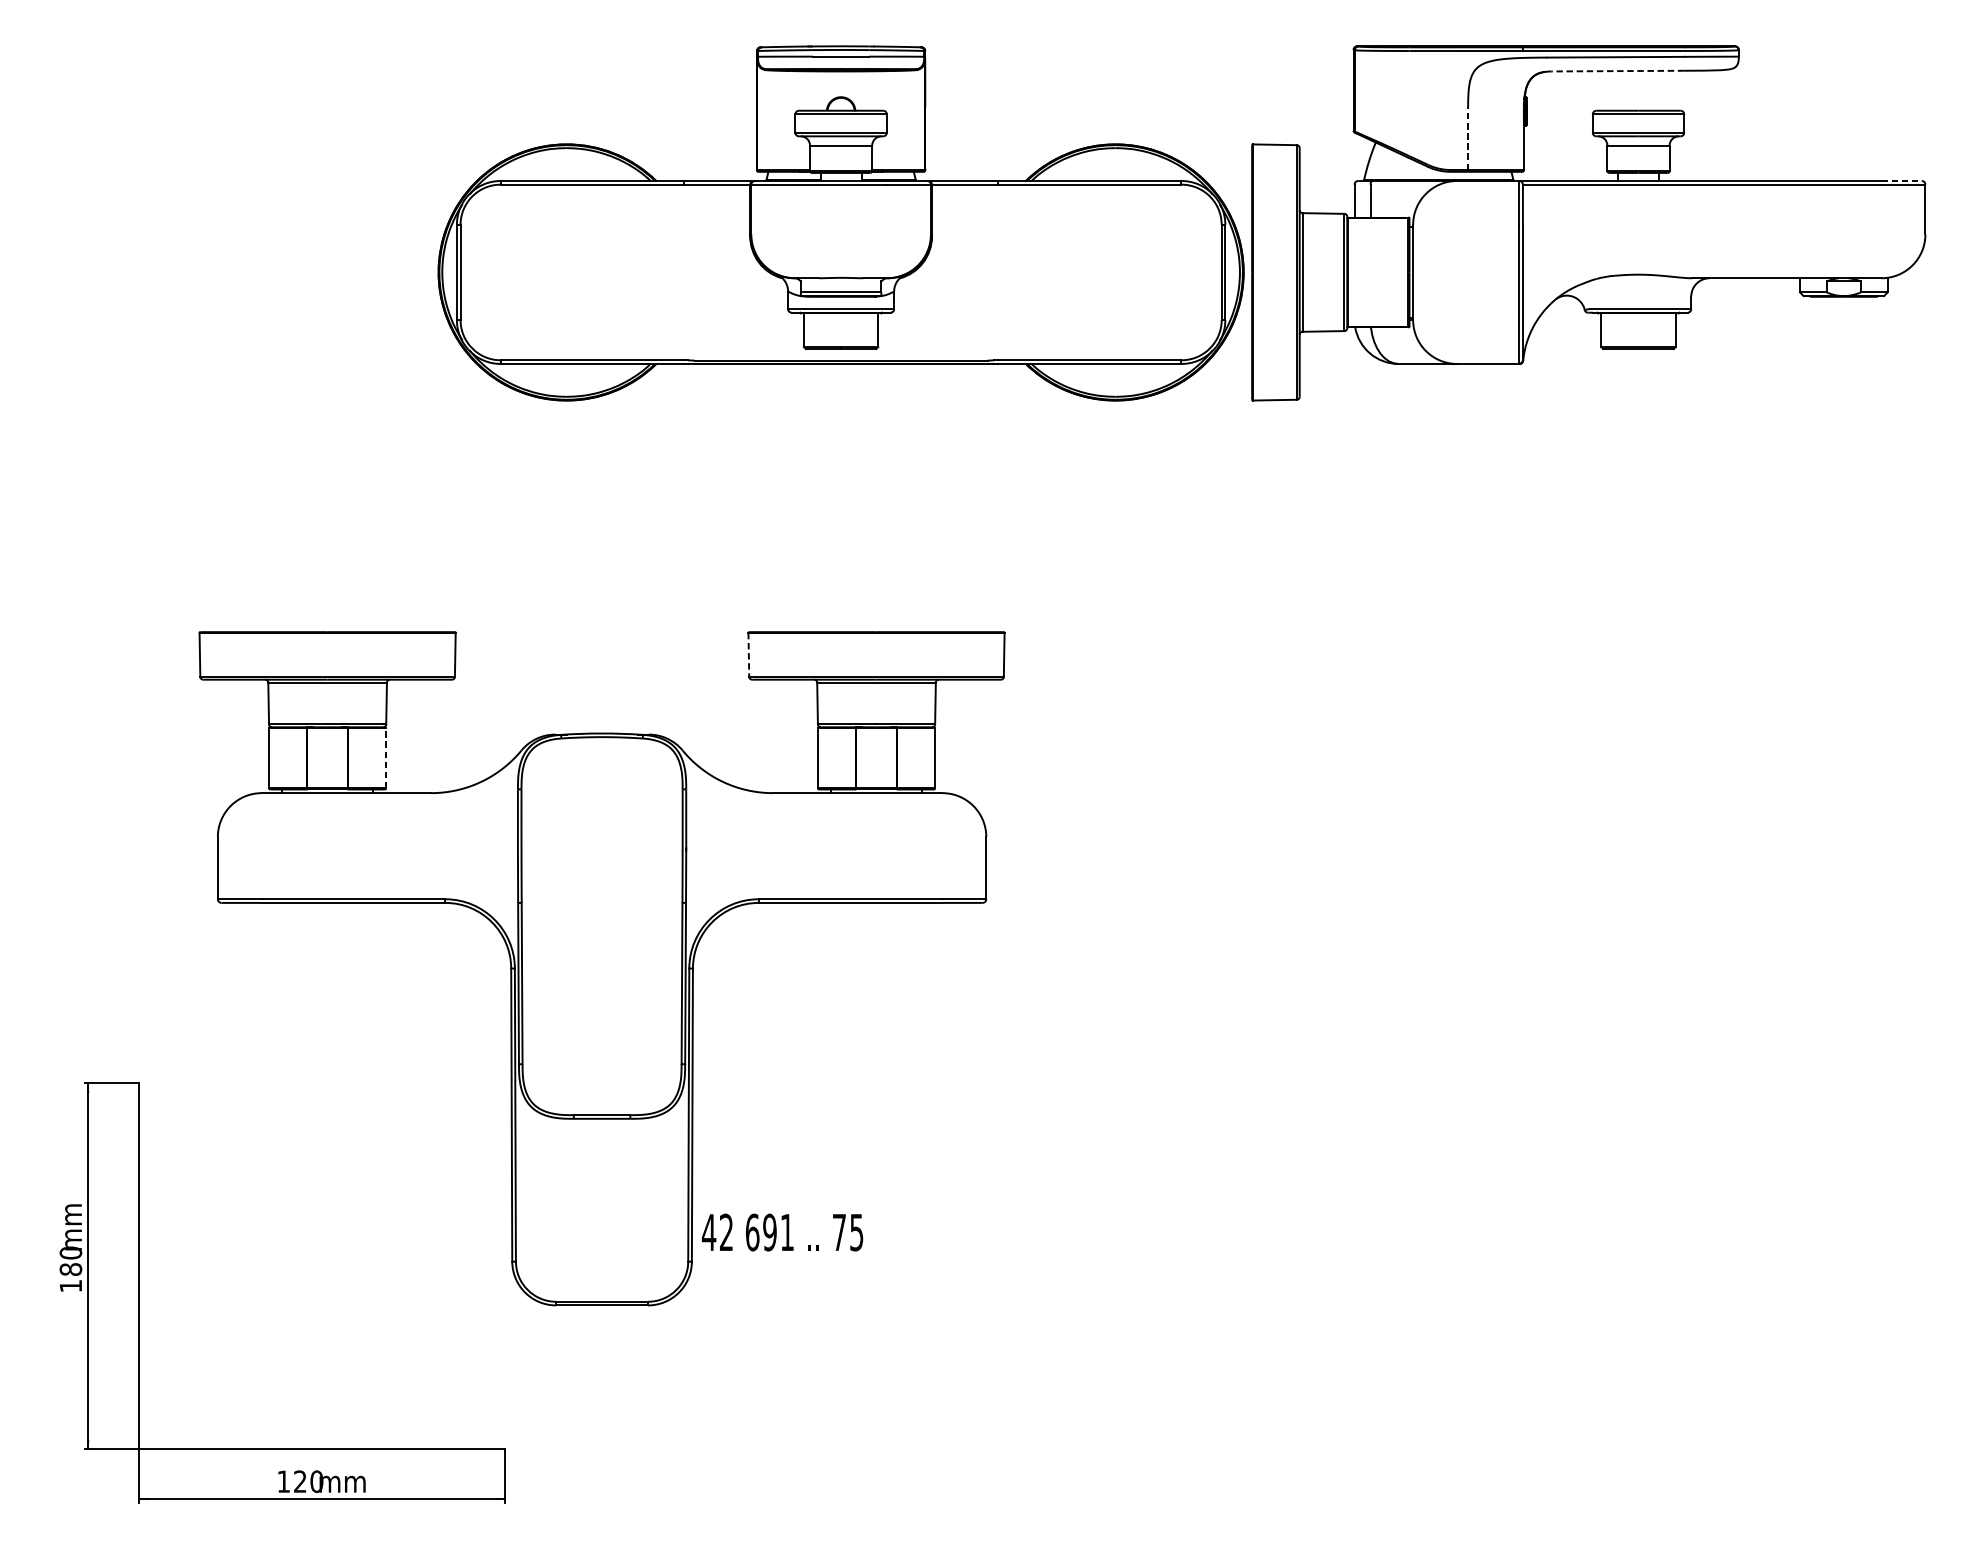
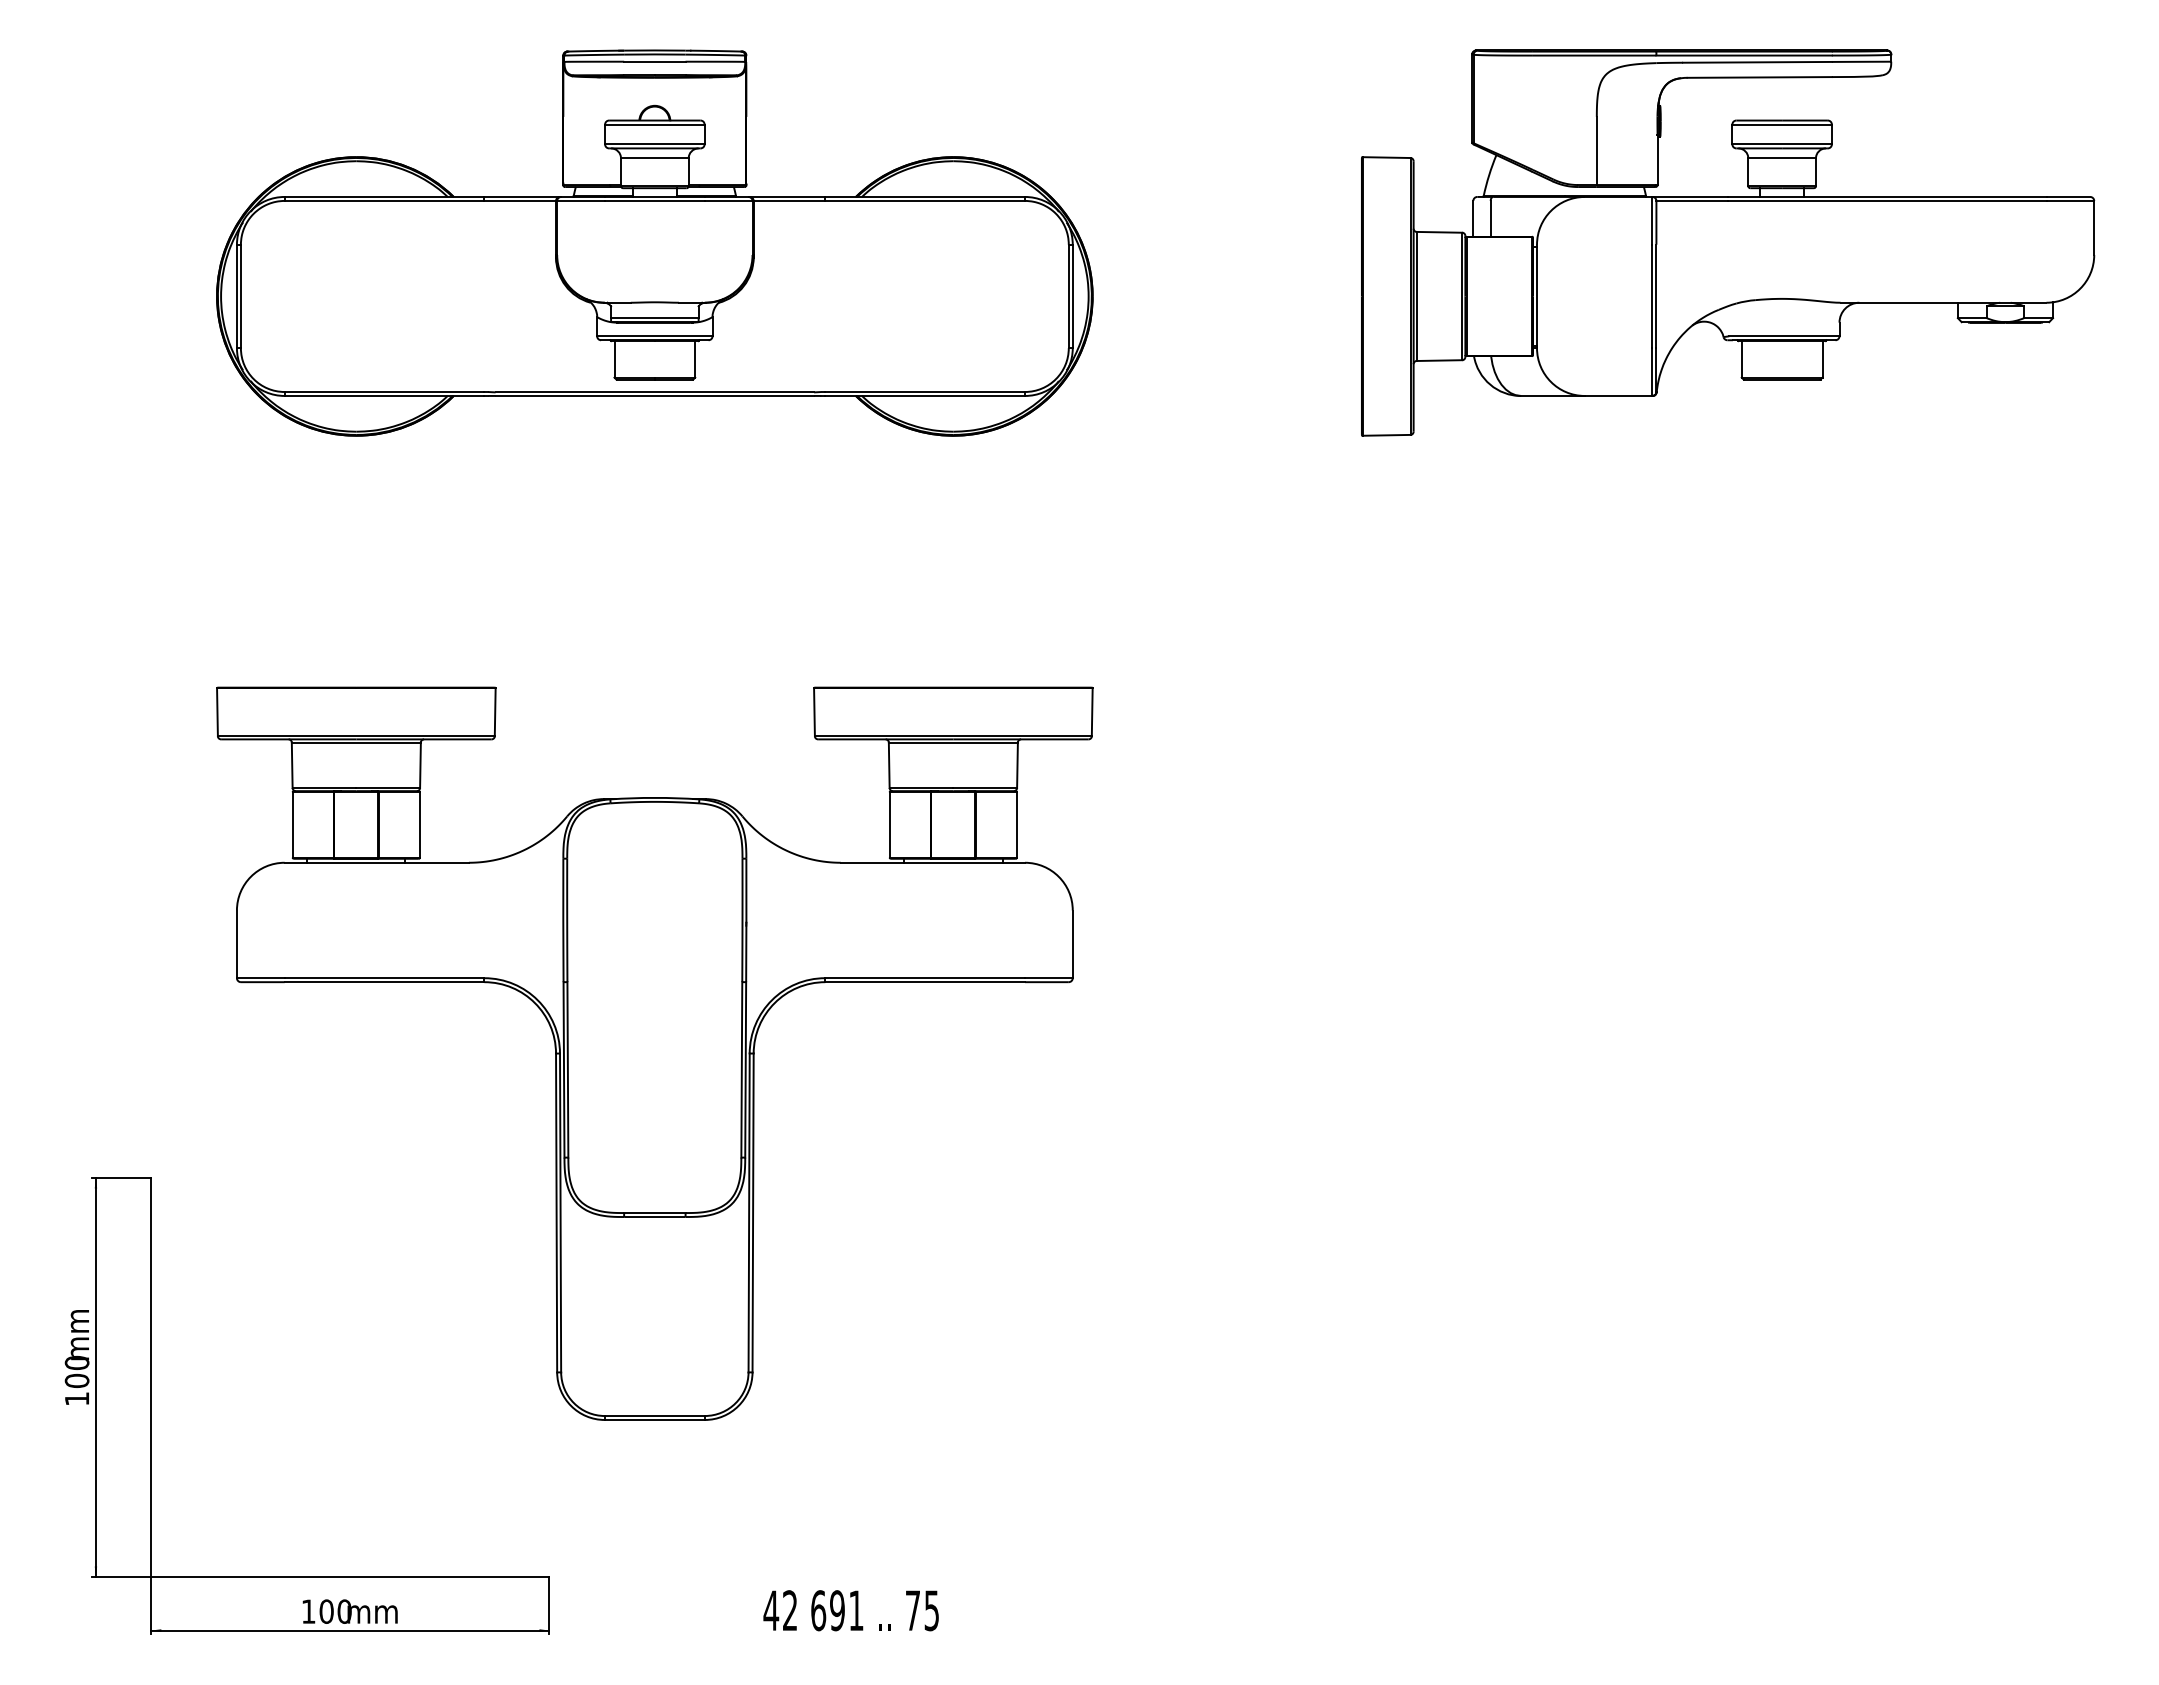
line: (1617, 71) -> (1759, 77), dashed -> solid
line: (1467, 138) -> (1596, 150), dashed -> solid
line: (1901, 180) -> (2068, 196), dashed -> solid
part: (840, 222) -> (654, 242), moved
line: (748, 654) -> (814, 712), dashed -> solid
line: (386, 757) -> (420, 824), dashed -> solid
text: (781, 1232) -> (850, 1610), moved
text: (71, 1269) -> (77, 1380), 180 -> 100
text: (300, 1481) -> (326, 1611), 120 -> 100

